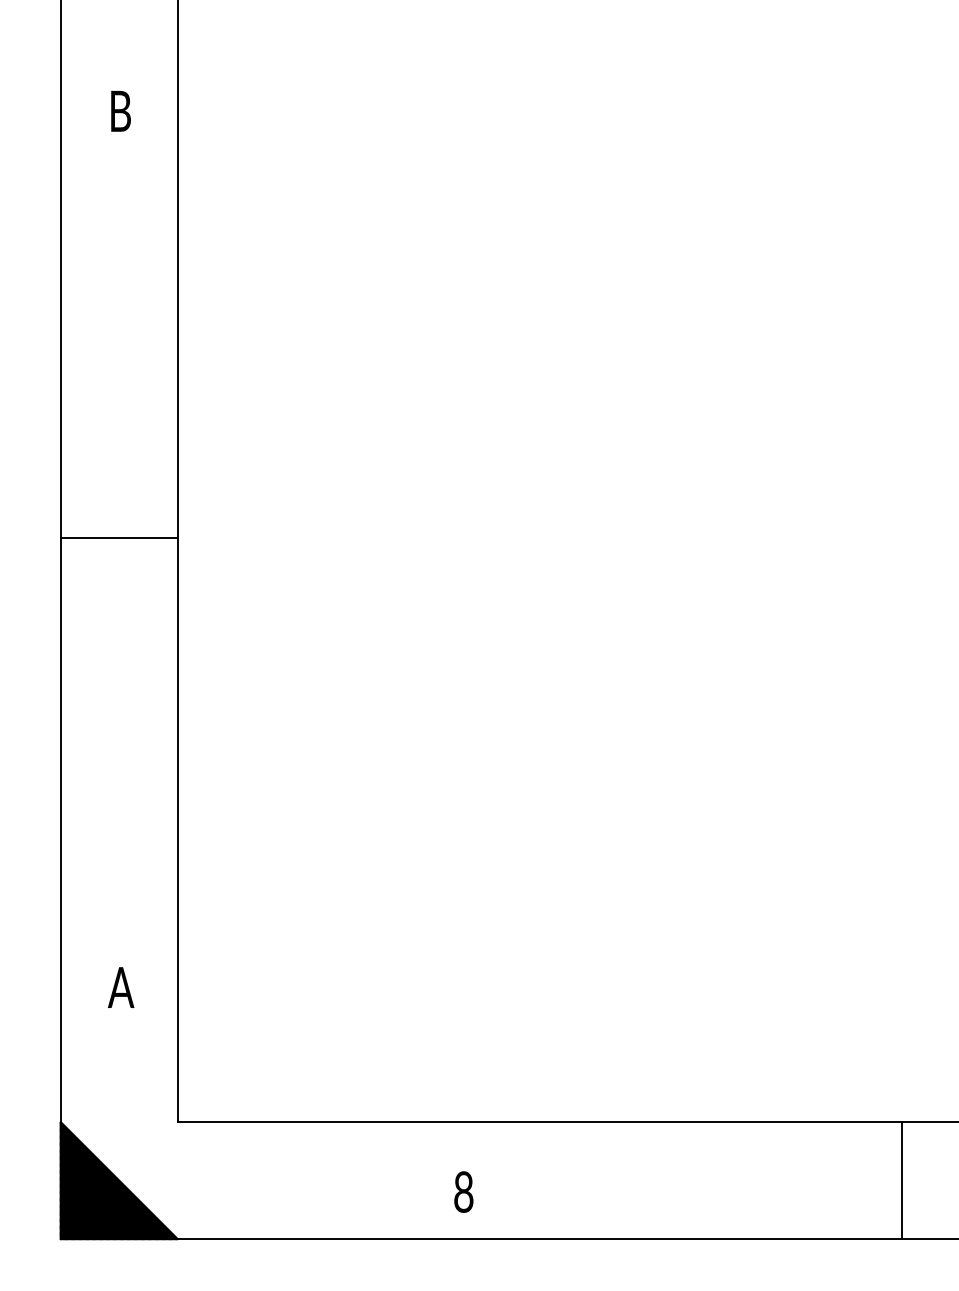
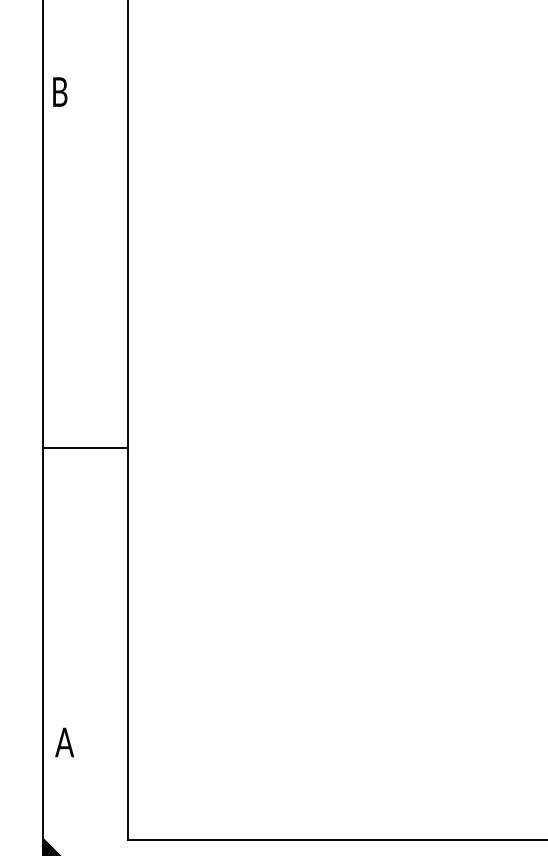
text: (120, 111) -> (59, 92), moved
line: (118, 538) -> (85, 448), moved
text: (121, 987) -> (64, 742), moved

